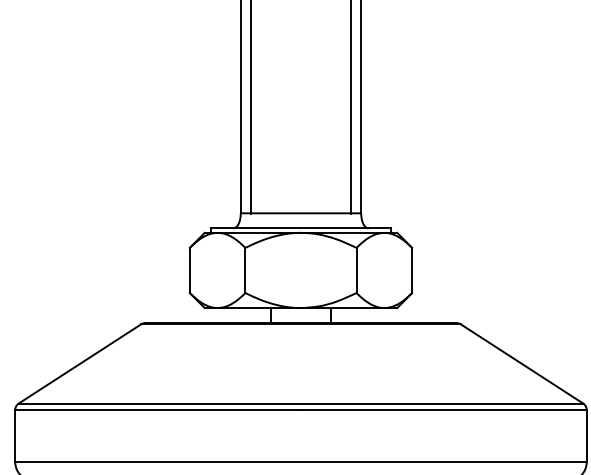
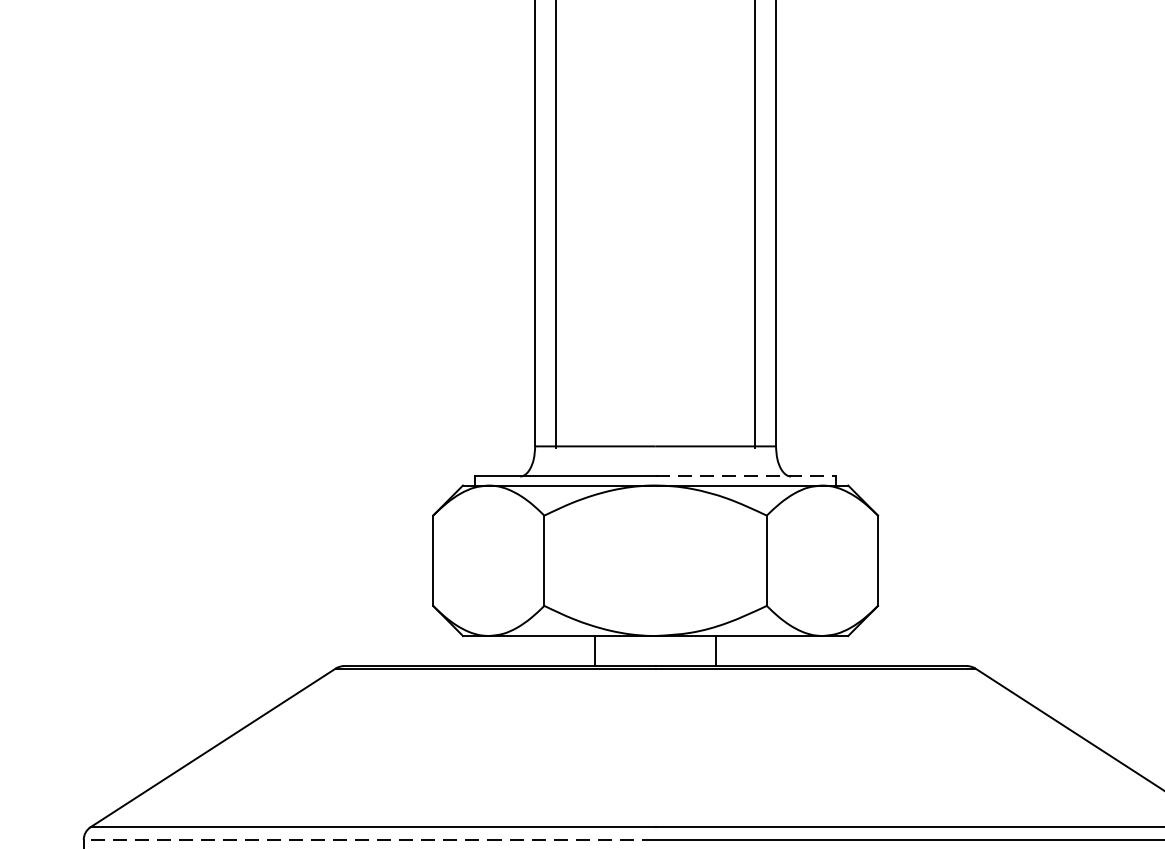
line: (346, 228) -> (746, 476), solid -> dashed
line: (158, 409) -> (370, 839), solid -> dashed

